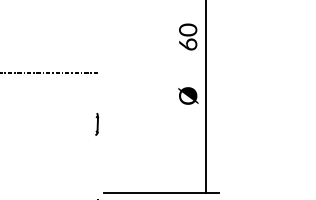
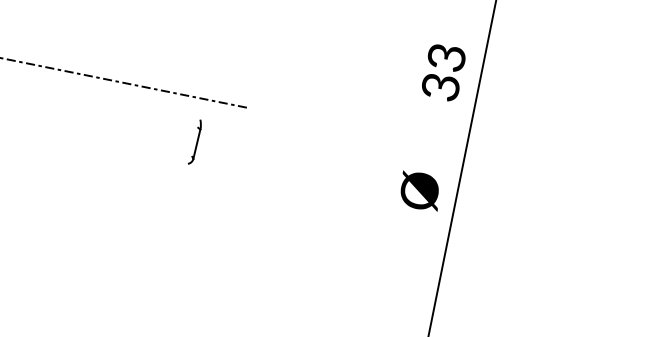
text: (187, 36) -> (442, 70), 60 -> 33
part: (97, 124) -> (196, 142), moved

